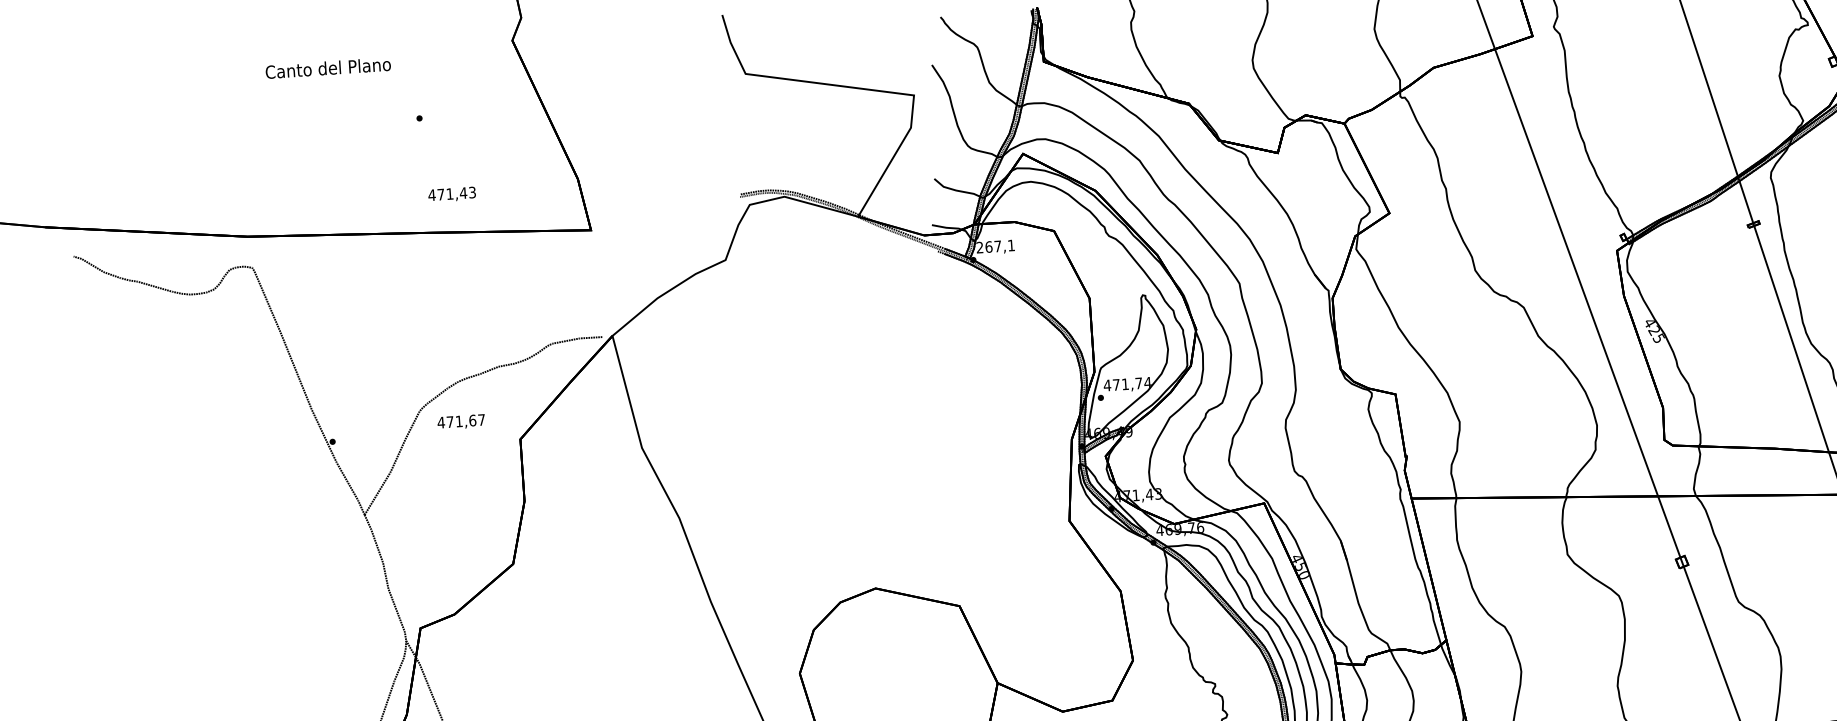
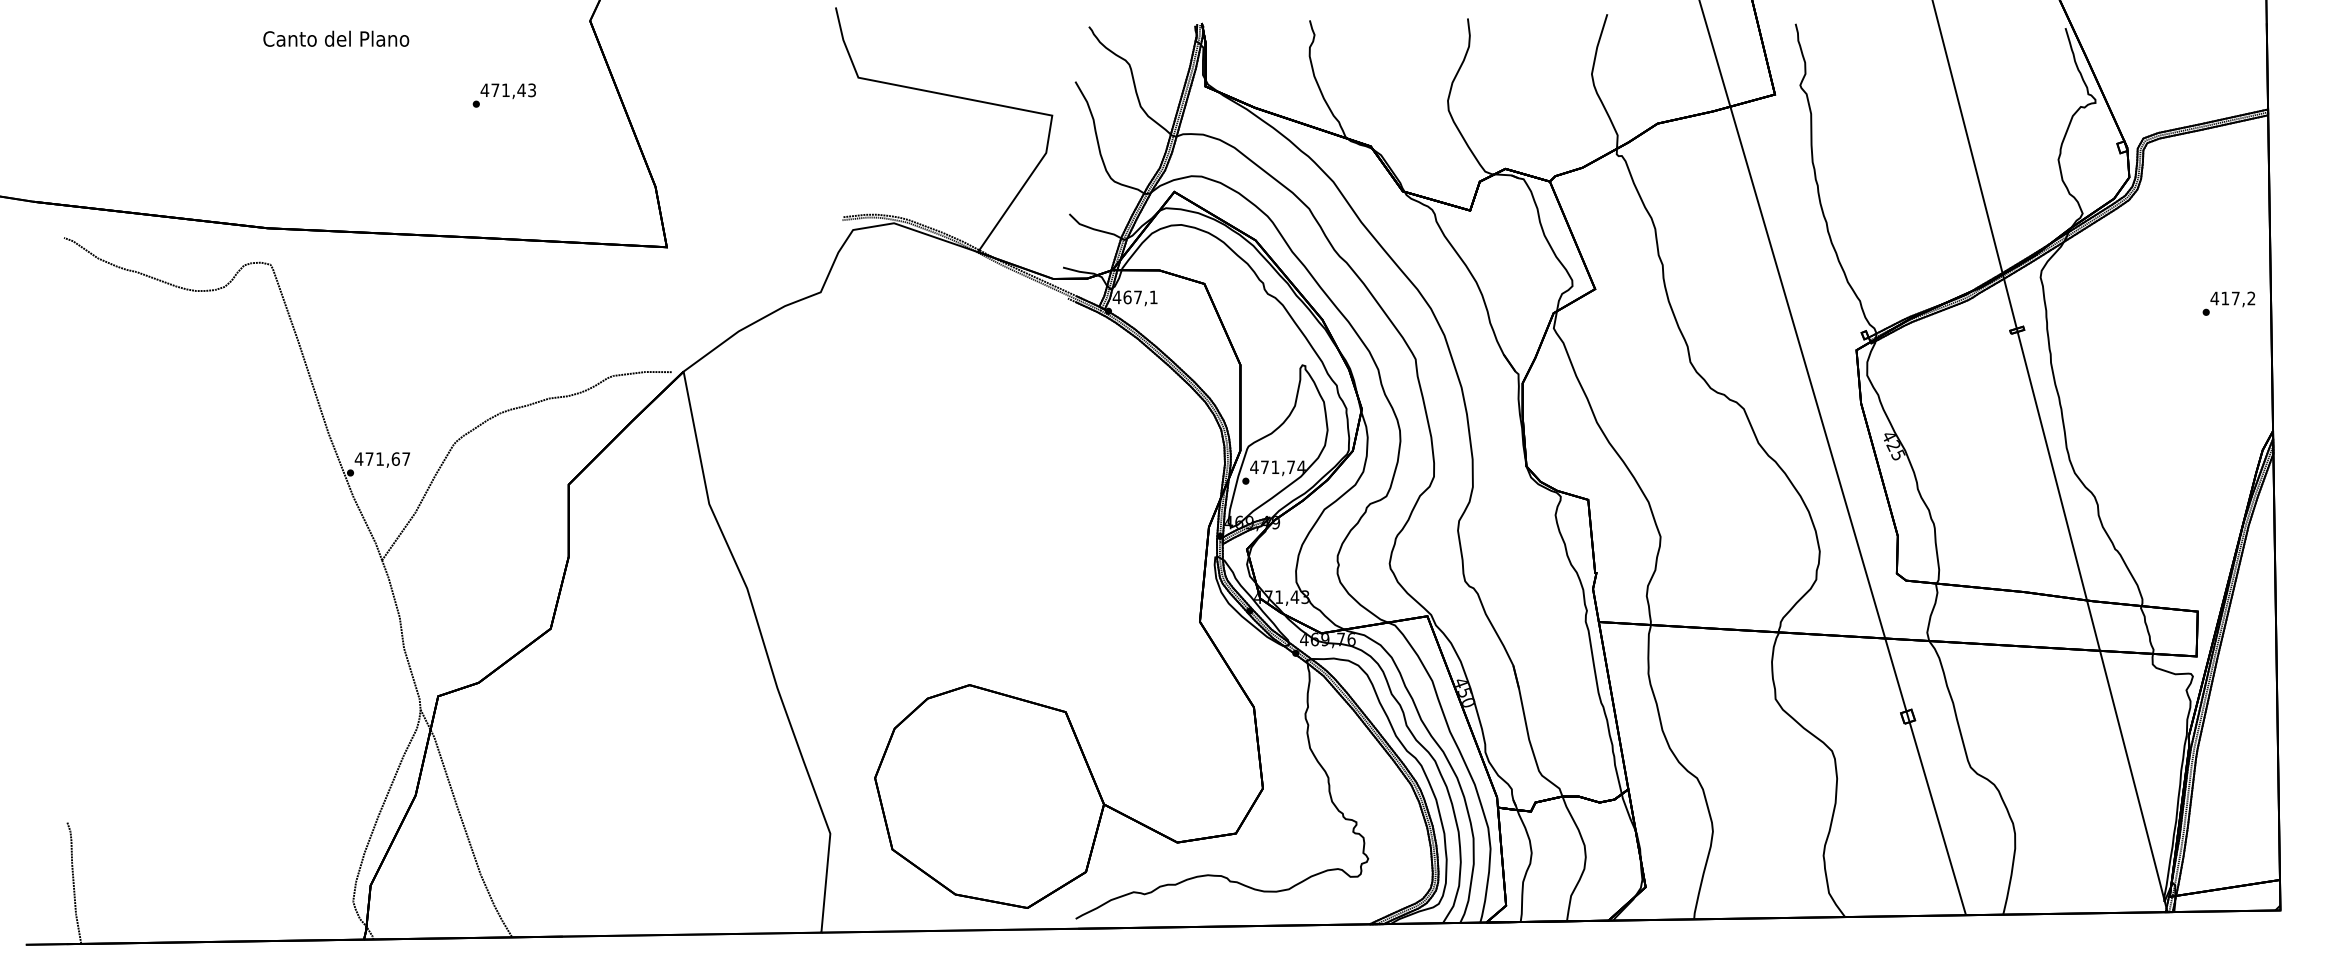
text: (328, 67) -> (336, 38), moved
text: (451, 194) -> (507, 90), moved
text: (979, 247) -> (1116, 297), 267,1 -> 467,1
text: (460, 421) -> (381, 459), moved

